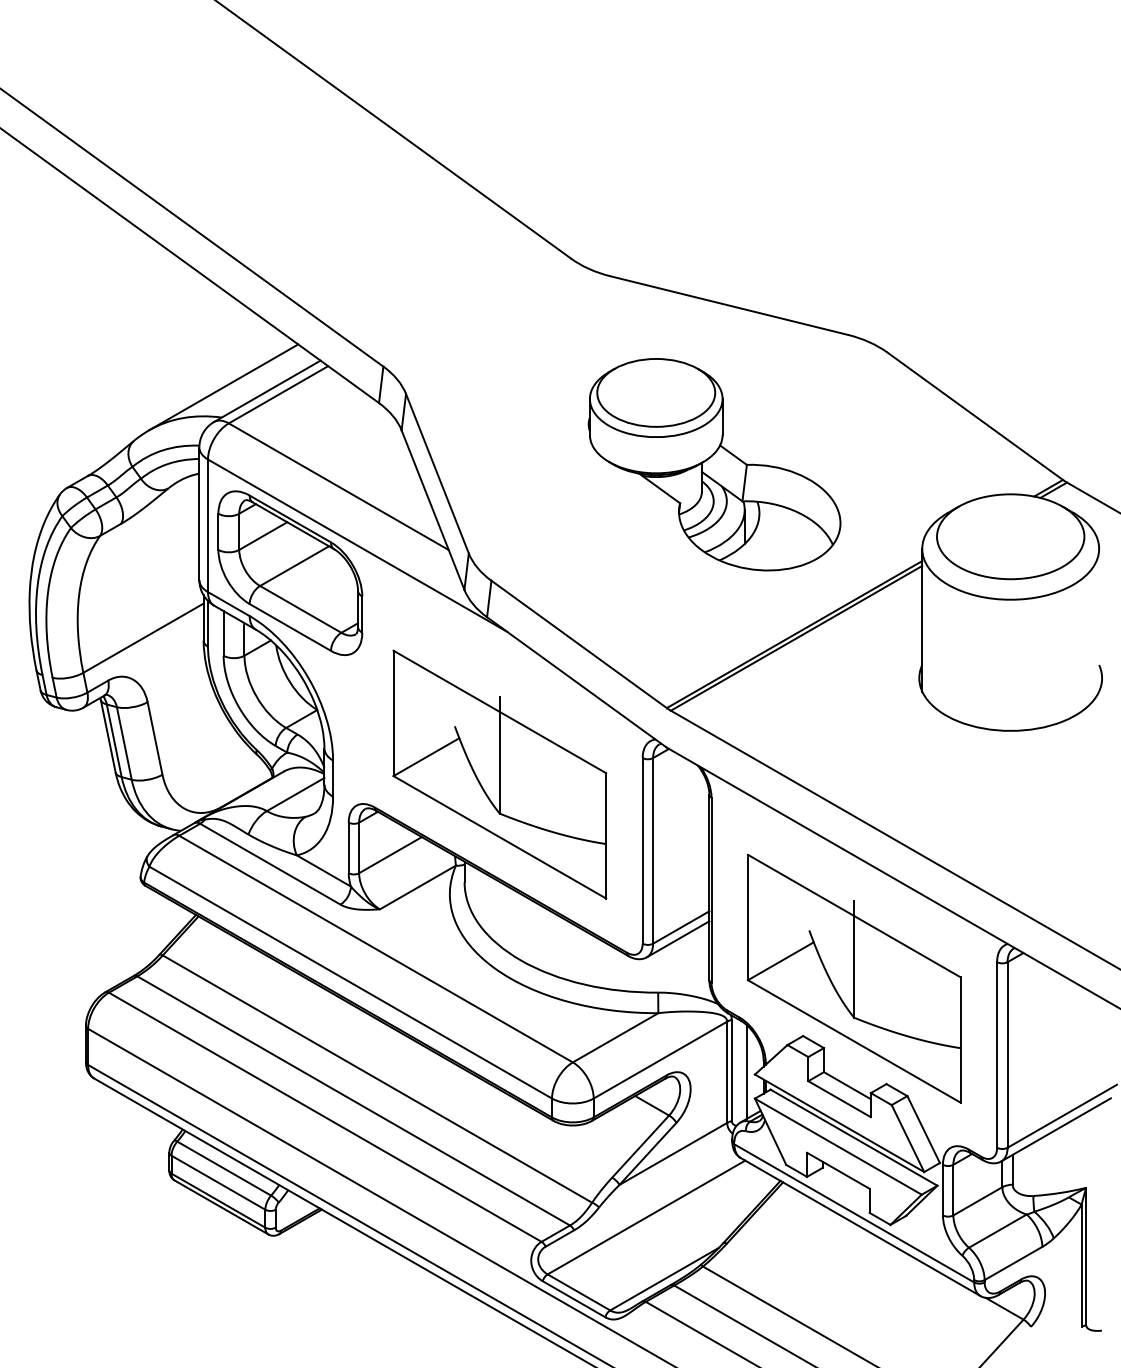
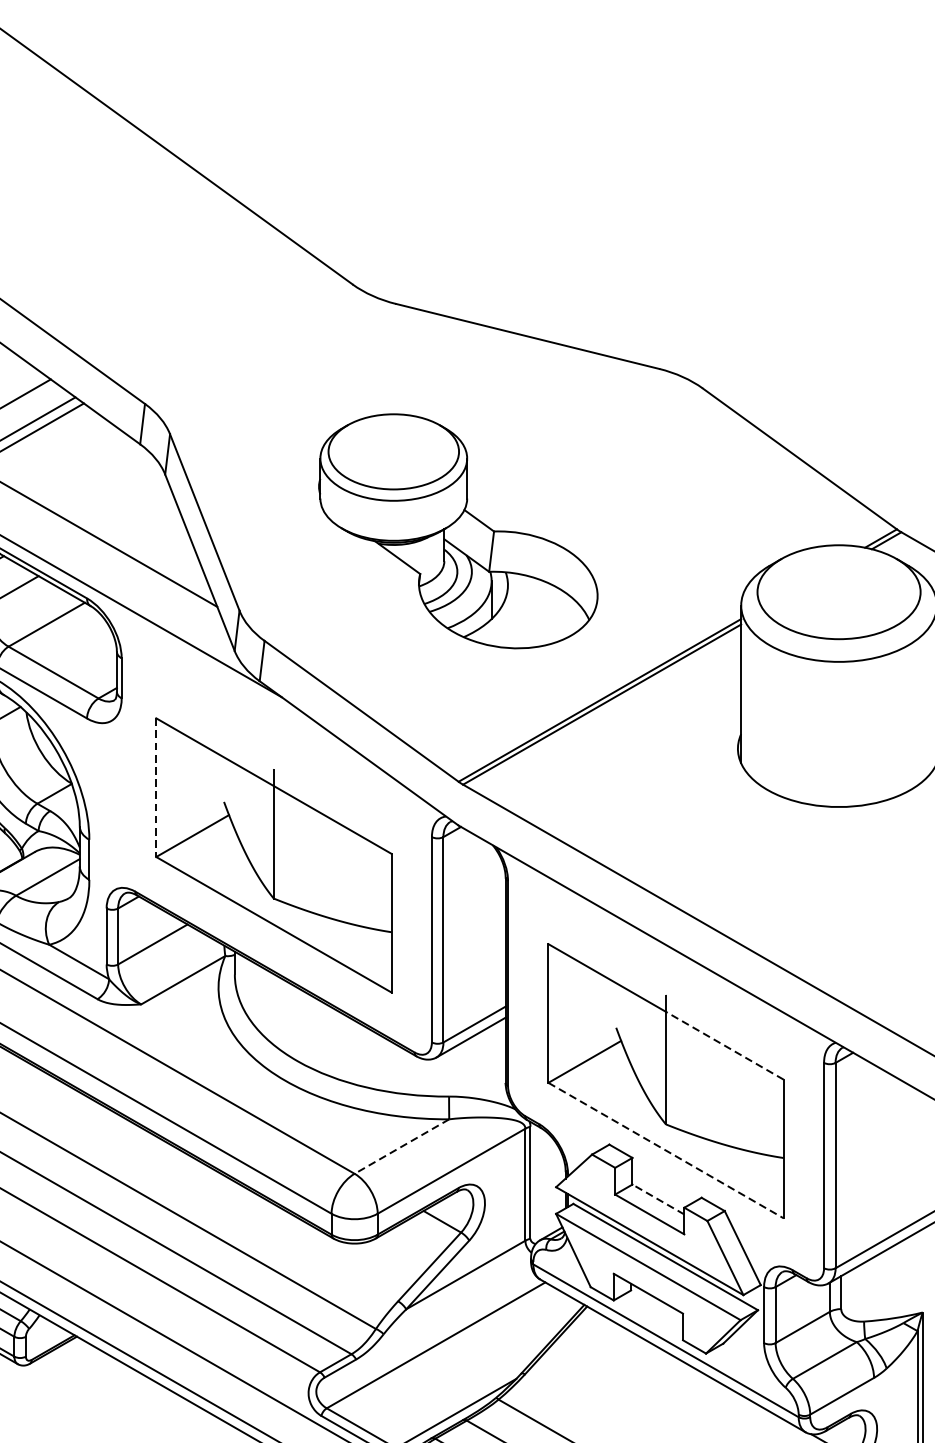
part: (714, 464) -> (458, 531), moved
line: (393, 713) -> (156, 787), solid -> dashed
line: (907, 946) -> (724, 1045), solid -> dashed
line: (615, 1038) -> (401, 1147), solid -> dashed
line: (854, 1041) -> (666, 1150), solid -> dashed
line: (747, 1071) -> (547, 1183), removed
line: (847, 1085) -> (658, 1199), solid -> dashed

